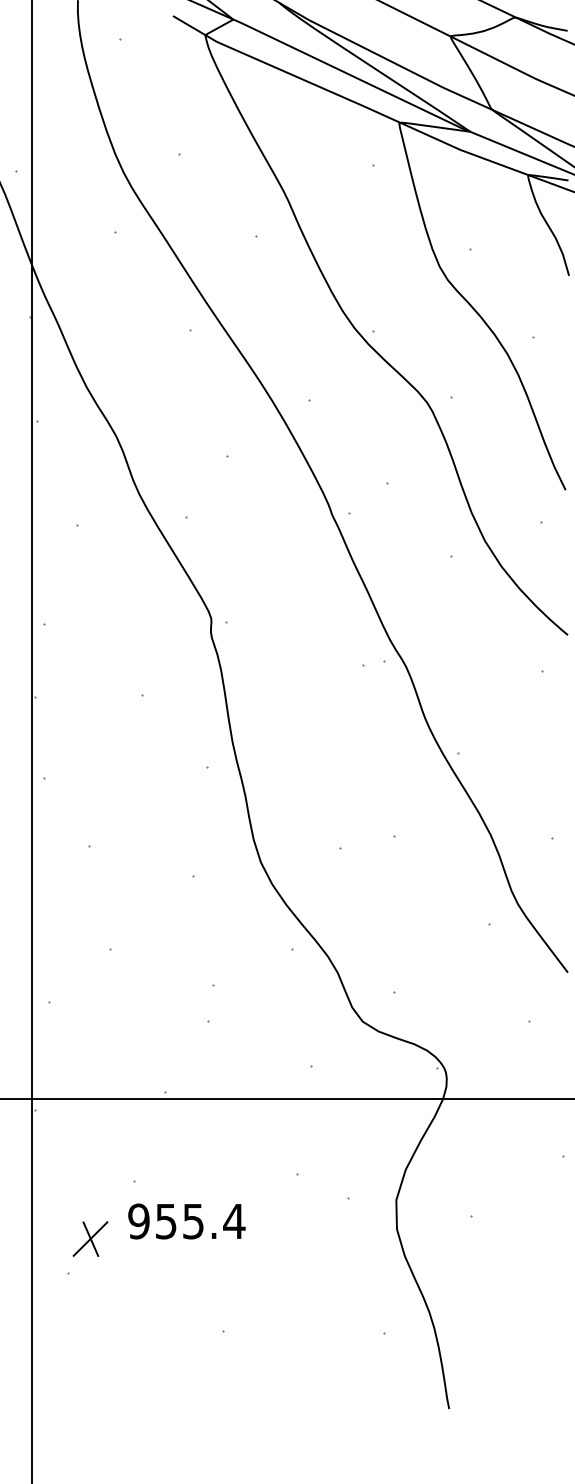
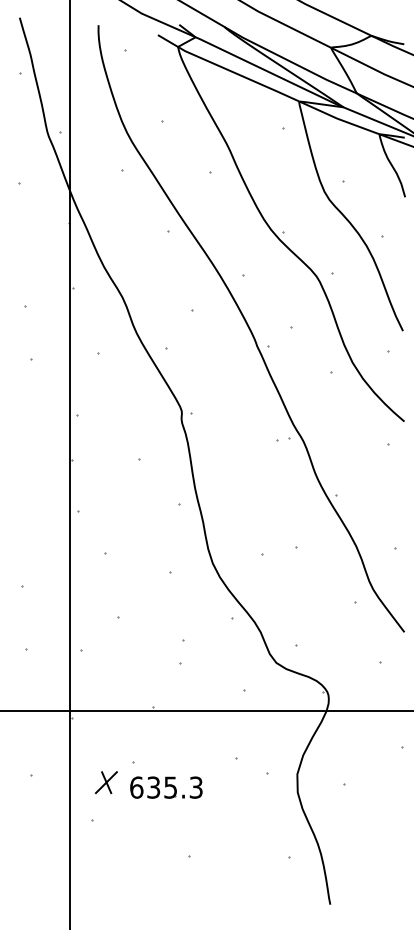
text: (186, 1221) -> (166, 787), 955.4 -> 635.3
part: (90, 1238) -> (106, 782), moved

